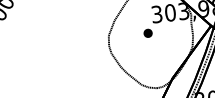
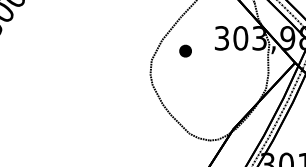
part: (148, 32) -> (185, 50), moved

